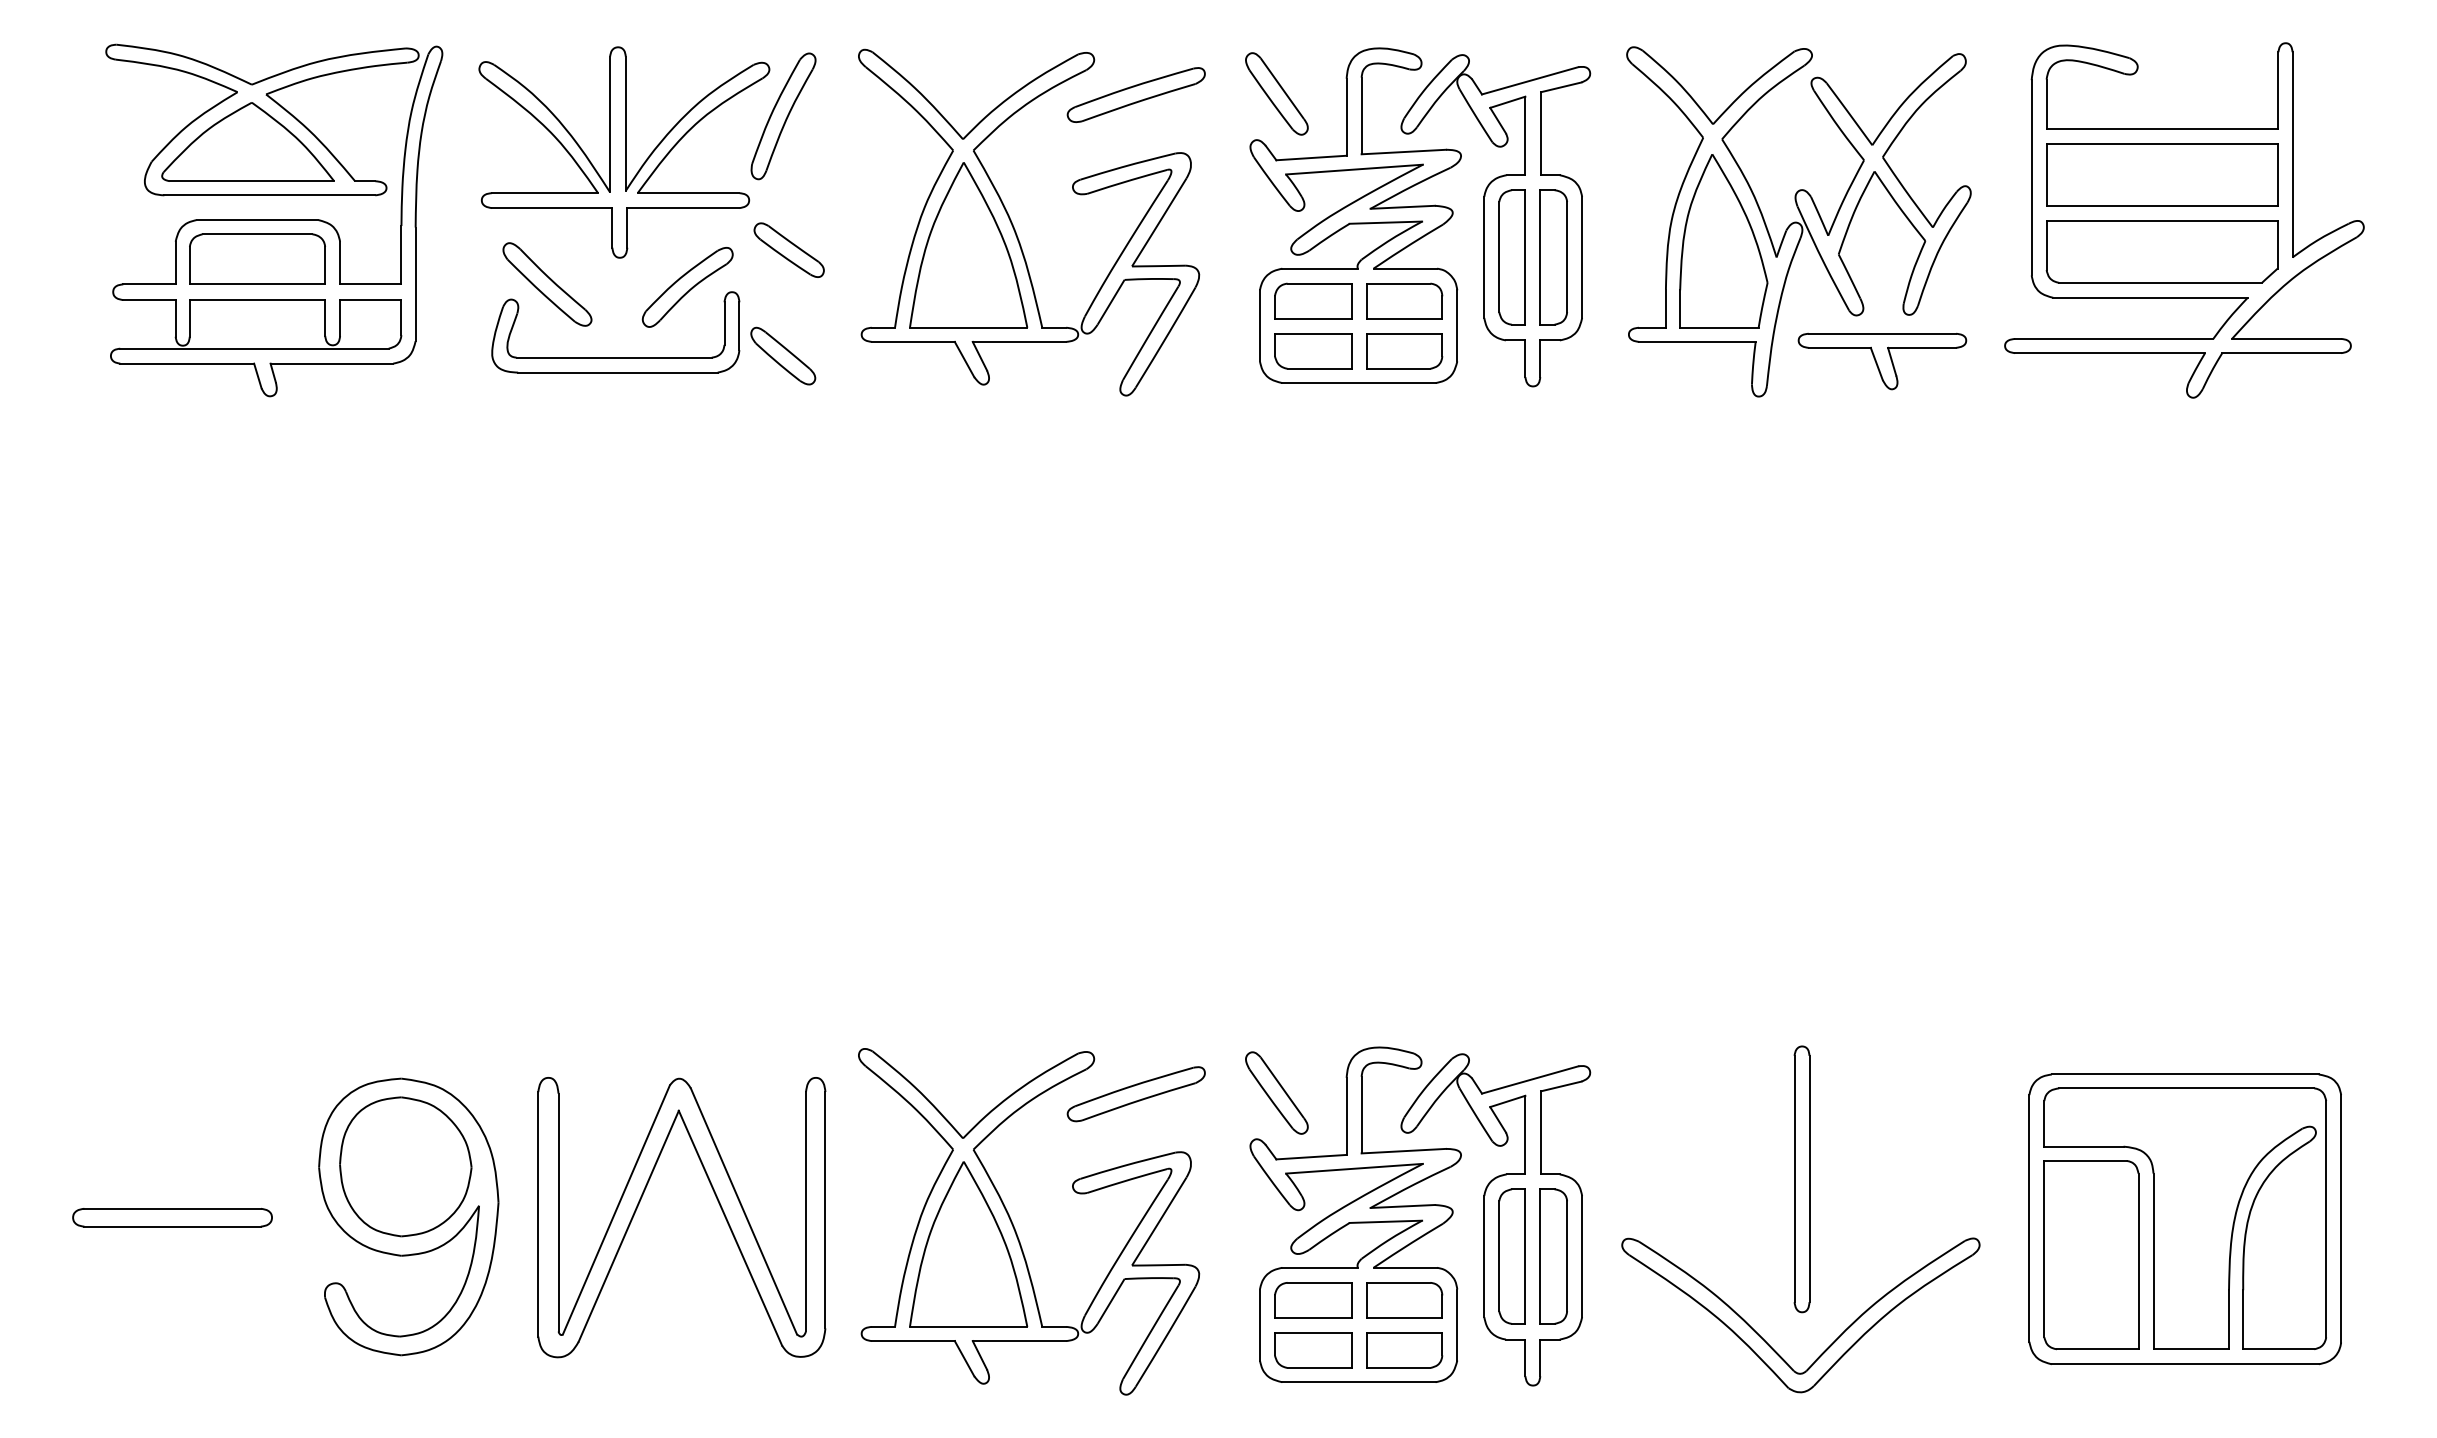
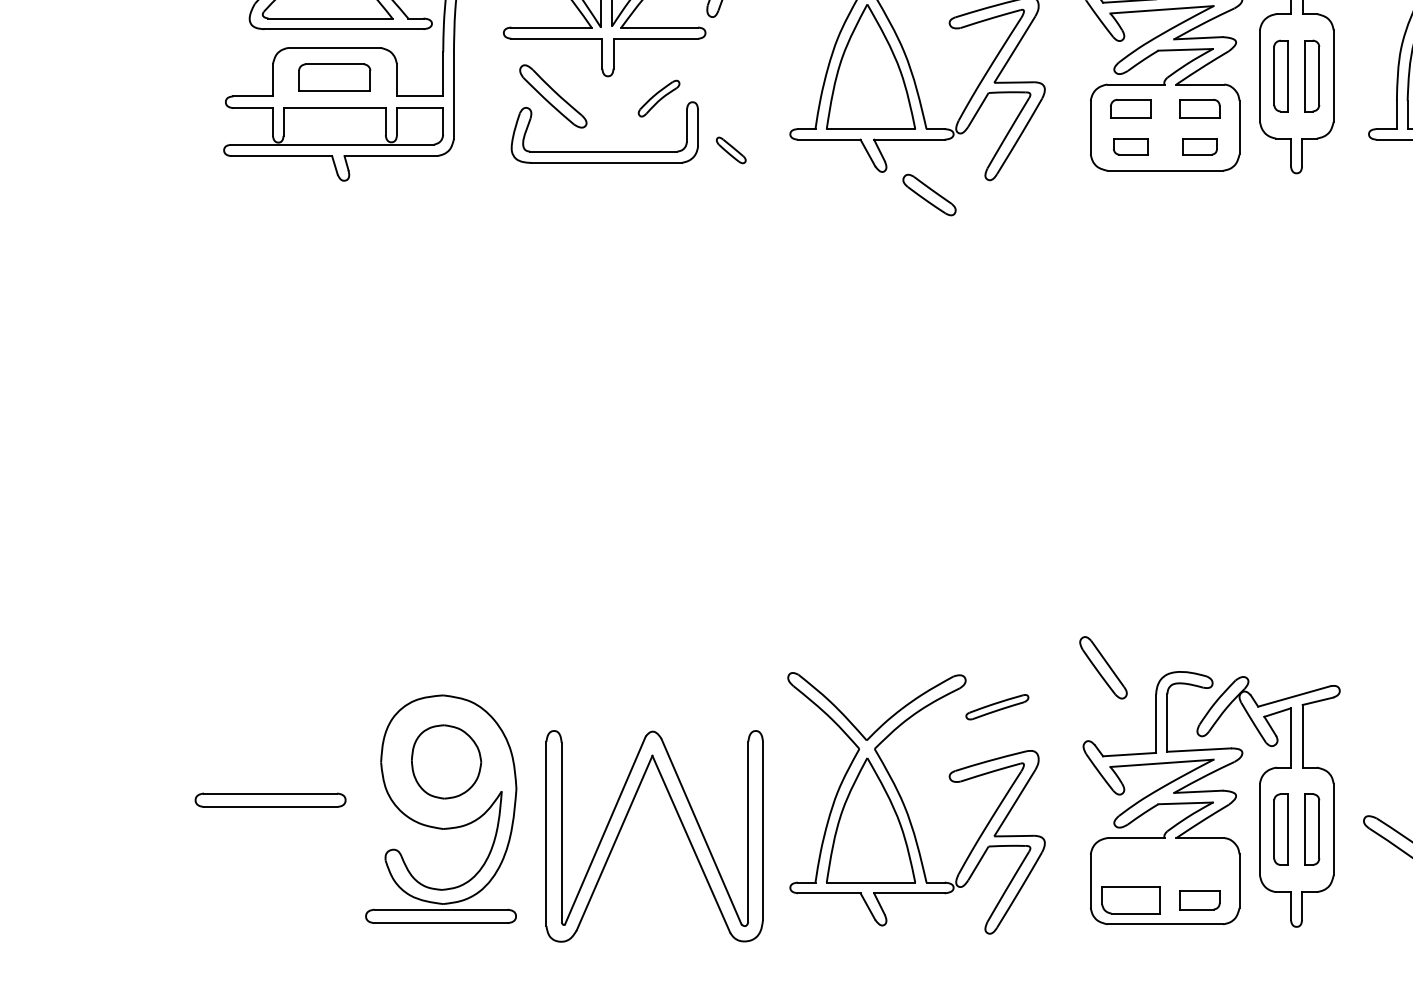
part: (788, 249) -> (928, 194), moved
part: (1511, 257) -> (1280, 76), size x0.7
part: (1553, 257) -> (1312, 76), size x0.7
part: (257, 258) -> (334, 76), size x0.7
part: (687, 287) -> (658, 98), size x0.6
part: (1313, 300) -> (1131, 108), size x0.7
part: (1404, 300) -> (1199, 108), size x0.7
part: (1313, 351) -> (1131, 146), size x0.6
part: (1404, 351) -> (1199, 146), size x0.6
part: (783, 355) -> (731, 150), size x0.6
part: (1276, 1092) -> (1103, 667), moved
part: (1135, 1094) -> (996, 707), size x0.6
part: (405, 1166) -> (446, 761), size x0.7
part: (716, 1199) -> (680, 822), moved
part: (1511, 1256) -> (1280, 829), size x0.7
part: (1553, 1256) -> (1312, 829), size x0.7
part: (1313, 1300) -> (1131, 862), removed
part: (1404, 1300) -> (1199, 862), removed
part: (1404, 1350) -> (1199, 900), size x0.7
part: (398, 1371) -> (441, 916), added

